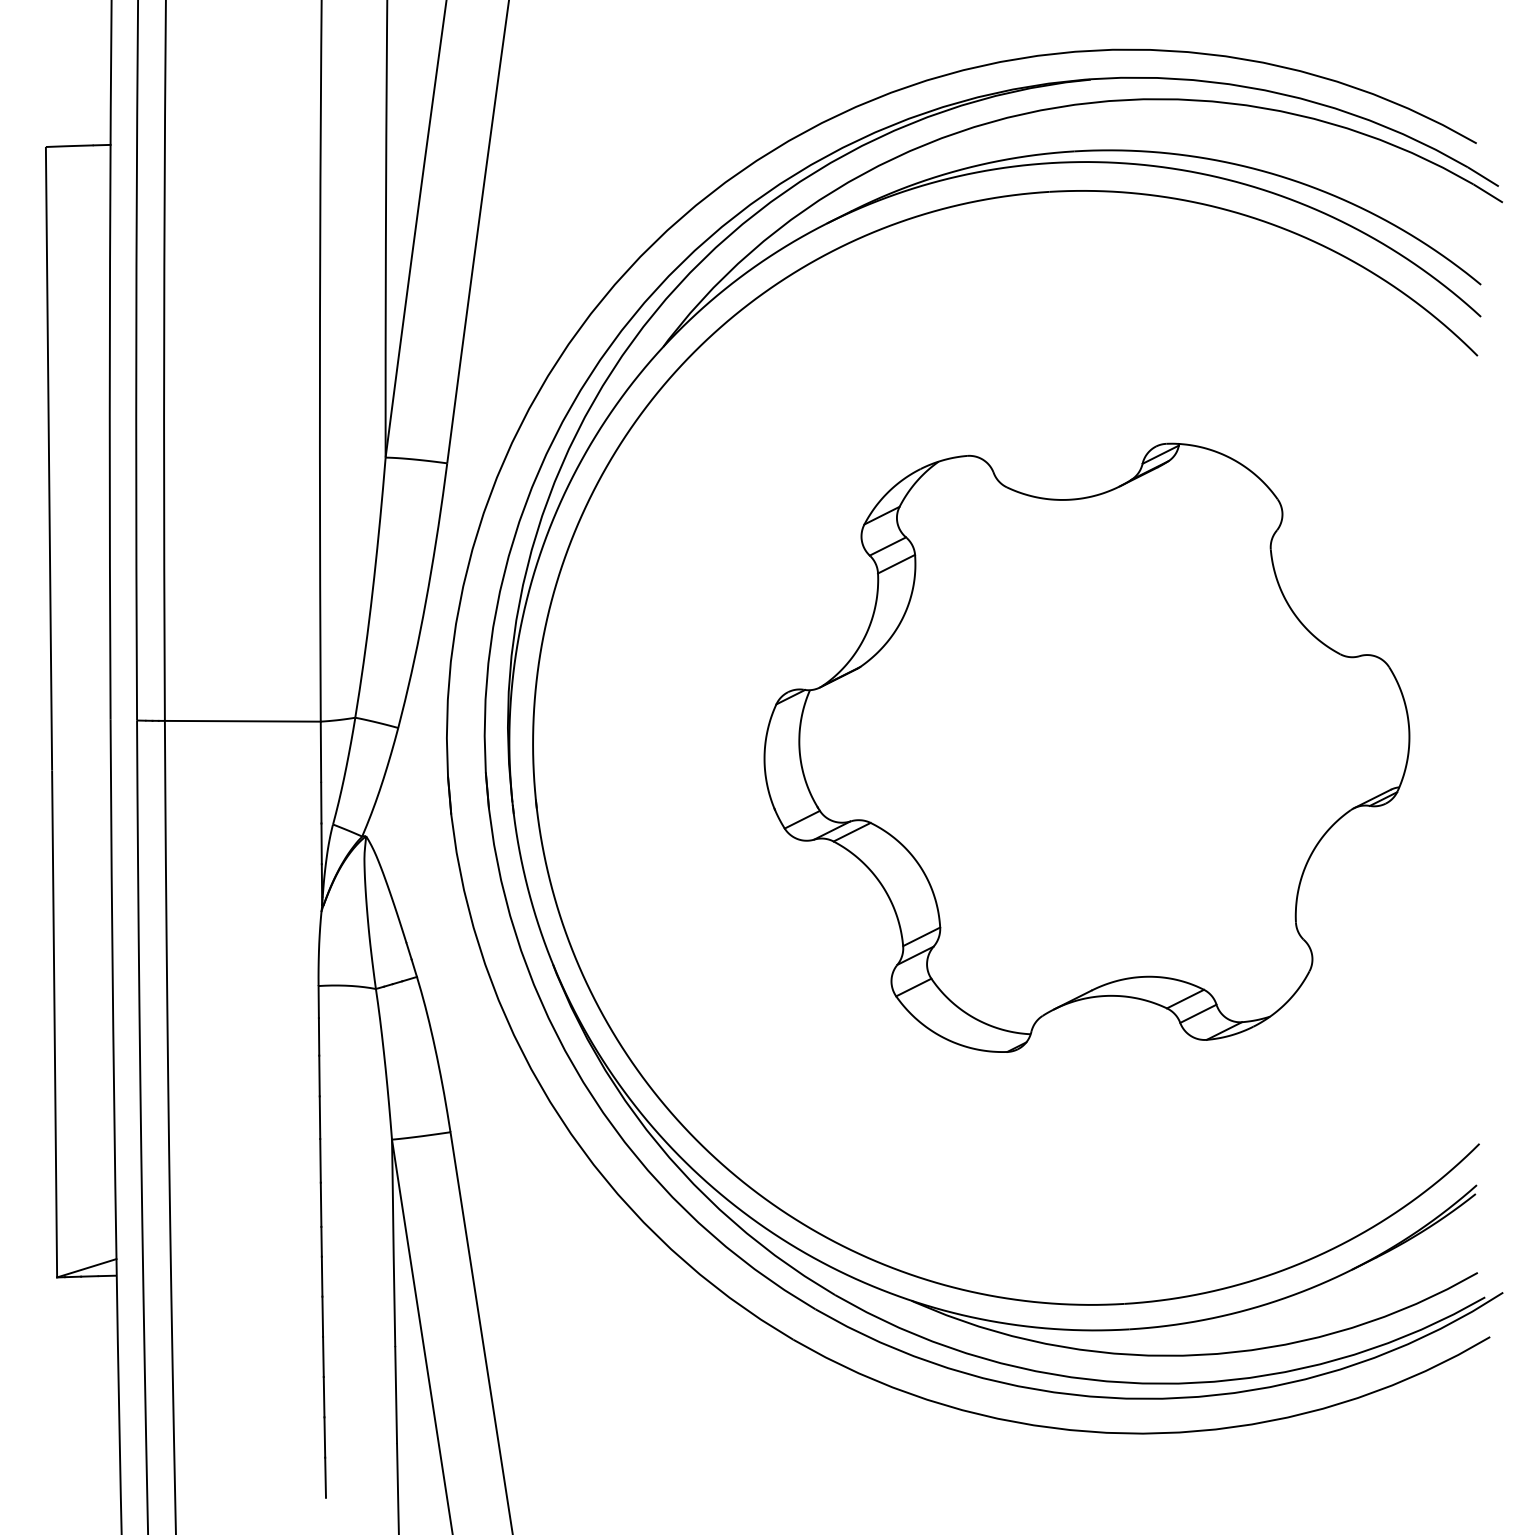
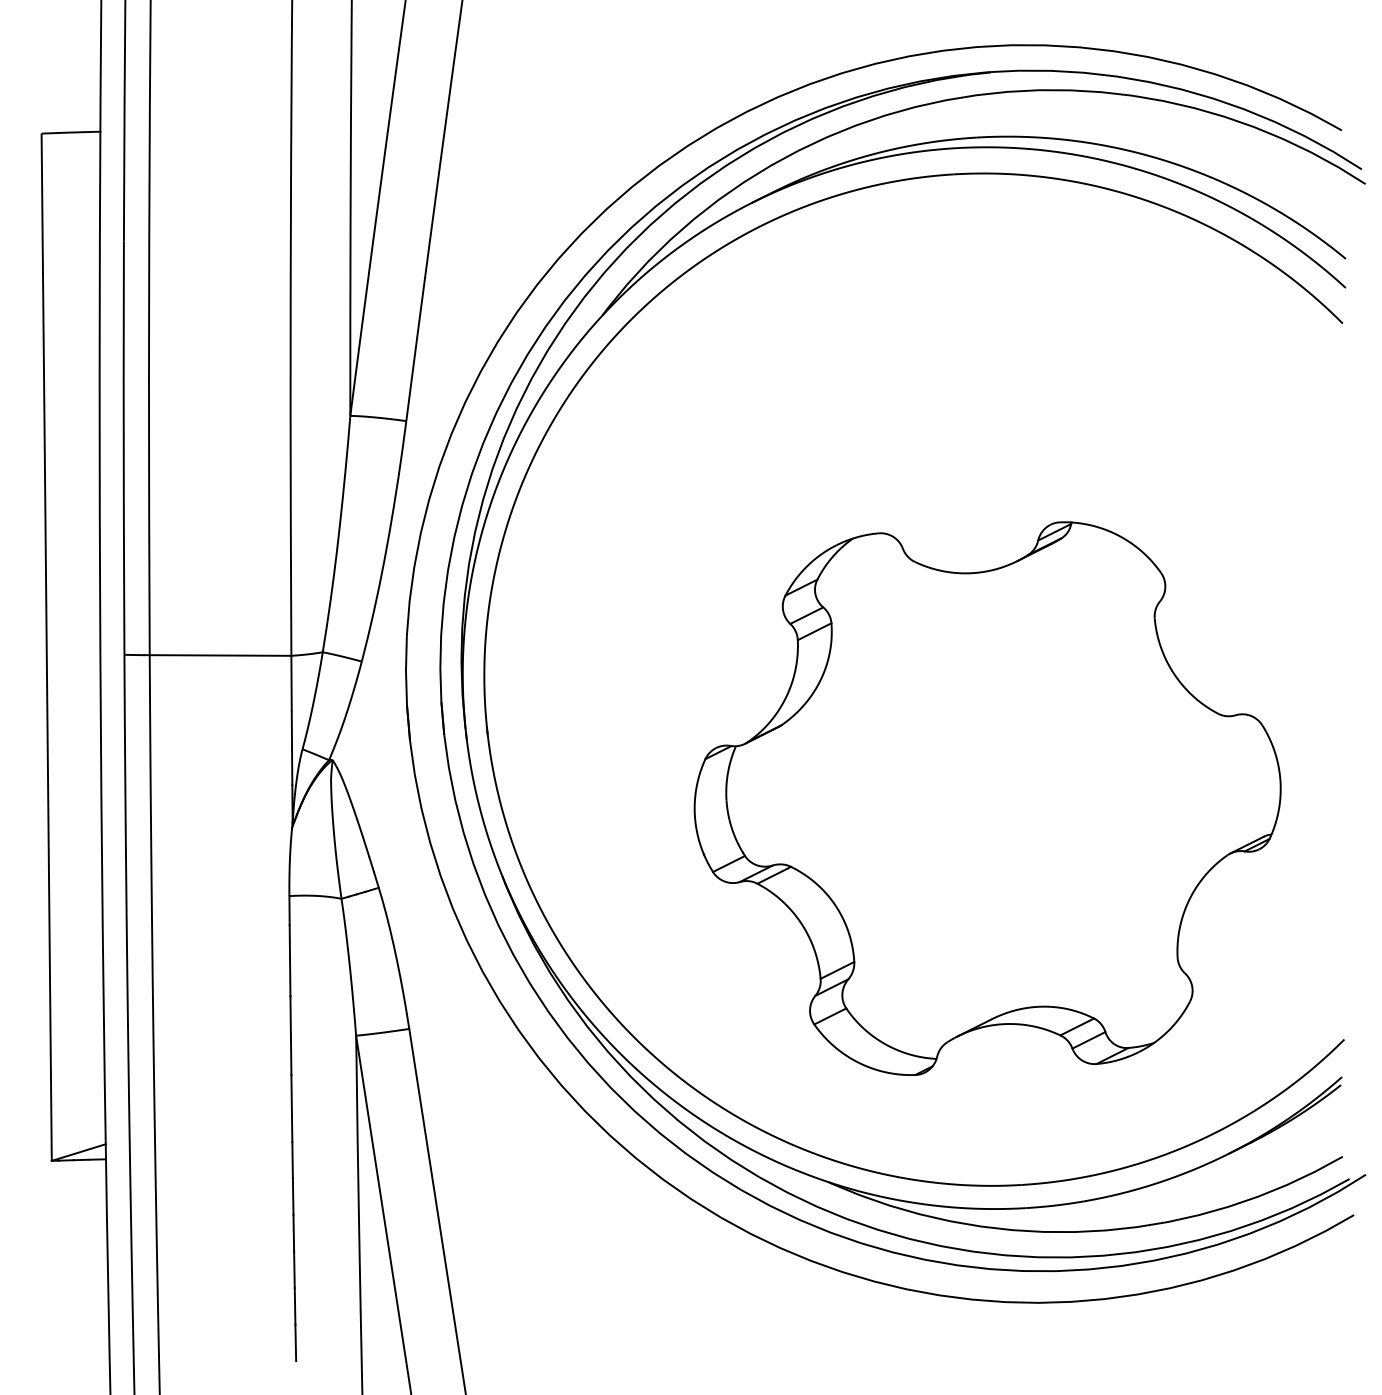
part: (1086, 747) -> (987, 798), moved

